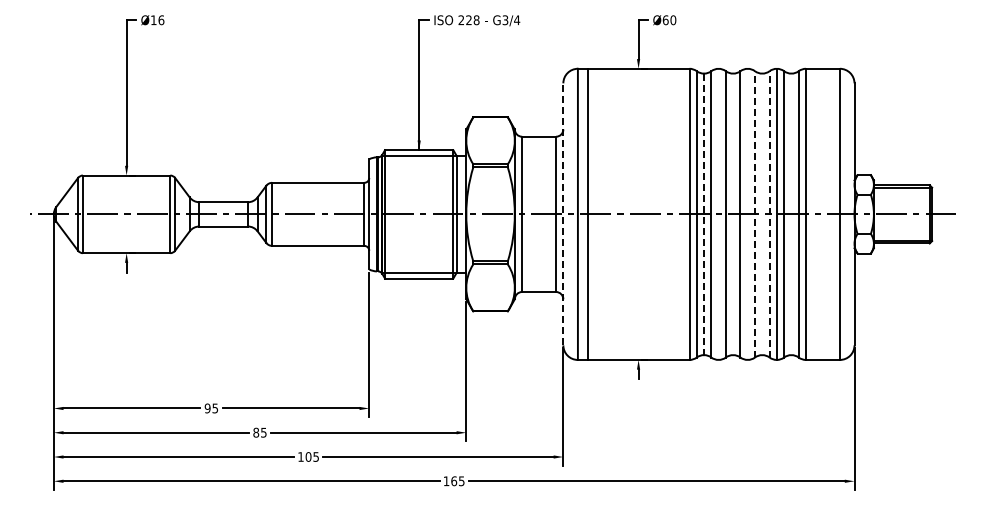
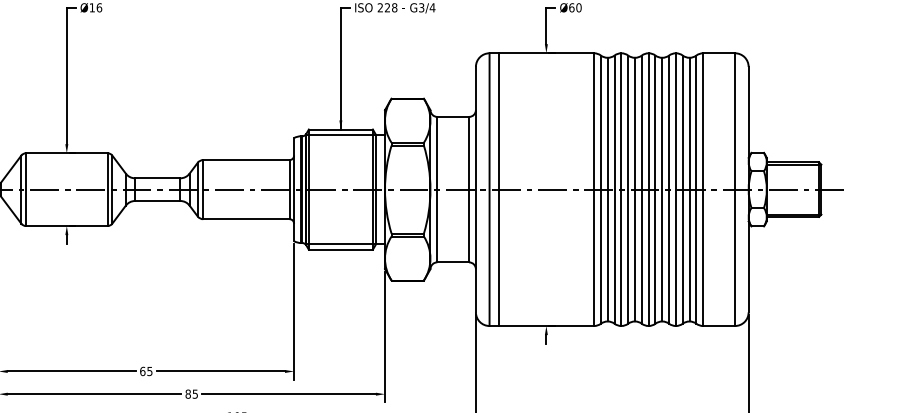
line: (563, 213) -> (476, 188), dashed -> solid
line: (718, 213) -> (621, 188), added
line: (747, 213) -> (648, 188), added
line: (755, 213) -> (655, 188), dashed -> solid
line: (769, 213) -> (669, 188), dashed -> solid
line: (704, 214) -> (608, 189), dashed -> solid
line: (733, 214) -> (635, 189), added
line: (762, 214) -> (662, 189), added
line: (791, 214) -> (689, 189), added
text: (207, 408) -> (142, 371), 95 -> 65

